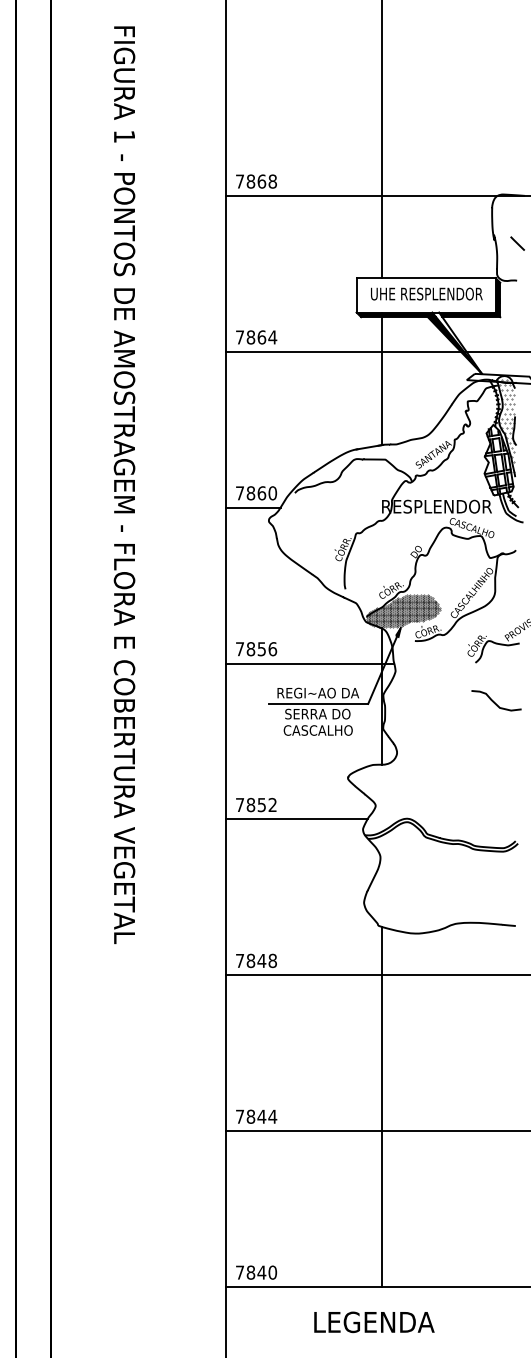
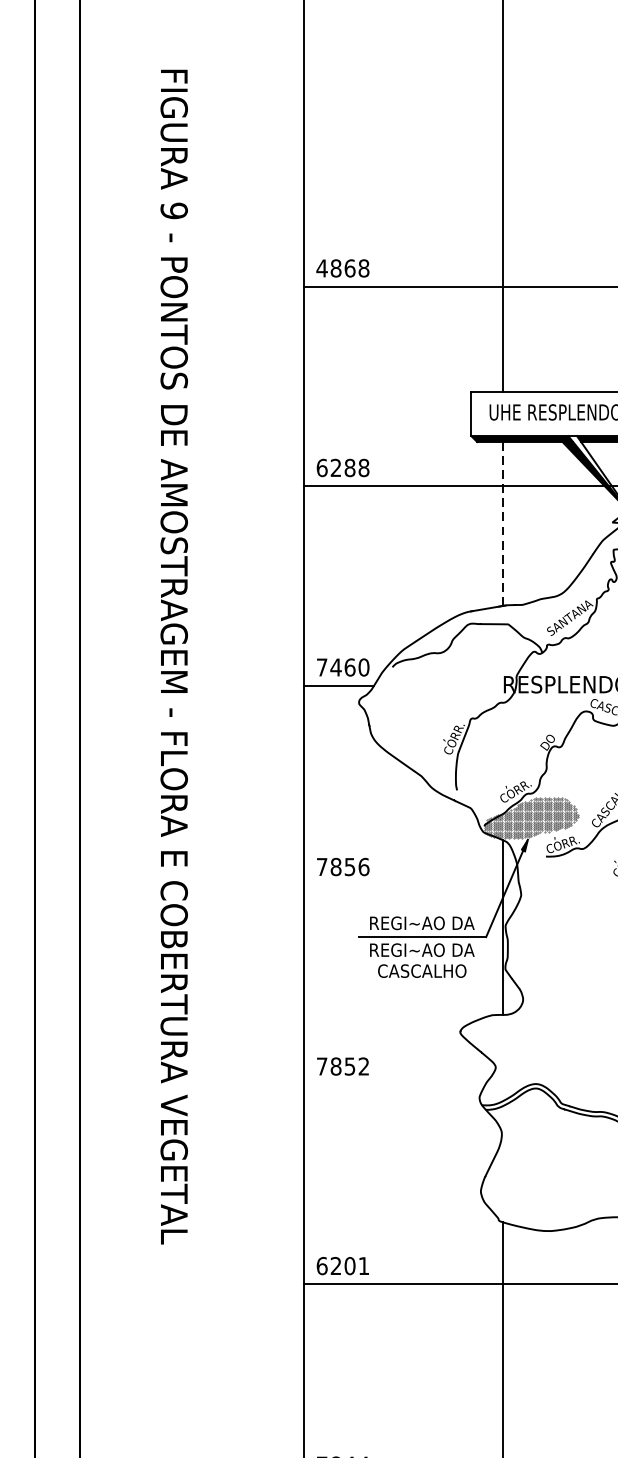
text: (124, 136) -> (174, 210), 1 -> 9
text: (239, 181) -> (321, 268), 7868 -> 4868
text: (256, 337) -> (343, 468), 7864 -> 6288
line: (381, 378) -> (503, 520), solid -> dashed
text: (250, 493) -> (335, 667), 7860 -> 7460
line: (309, 663) -> (411, 885), removed
text: (318, 713) -> (422, 949), SERRA DO -> REGI~AO DA
line: (296, 819) -> (394, 1085), removed
text: (255, 960) -> (341, 1265), 7848 -> 6201

